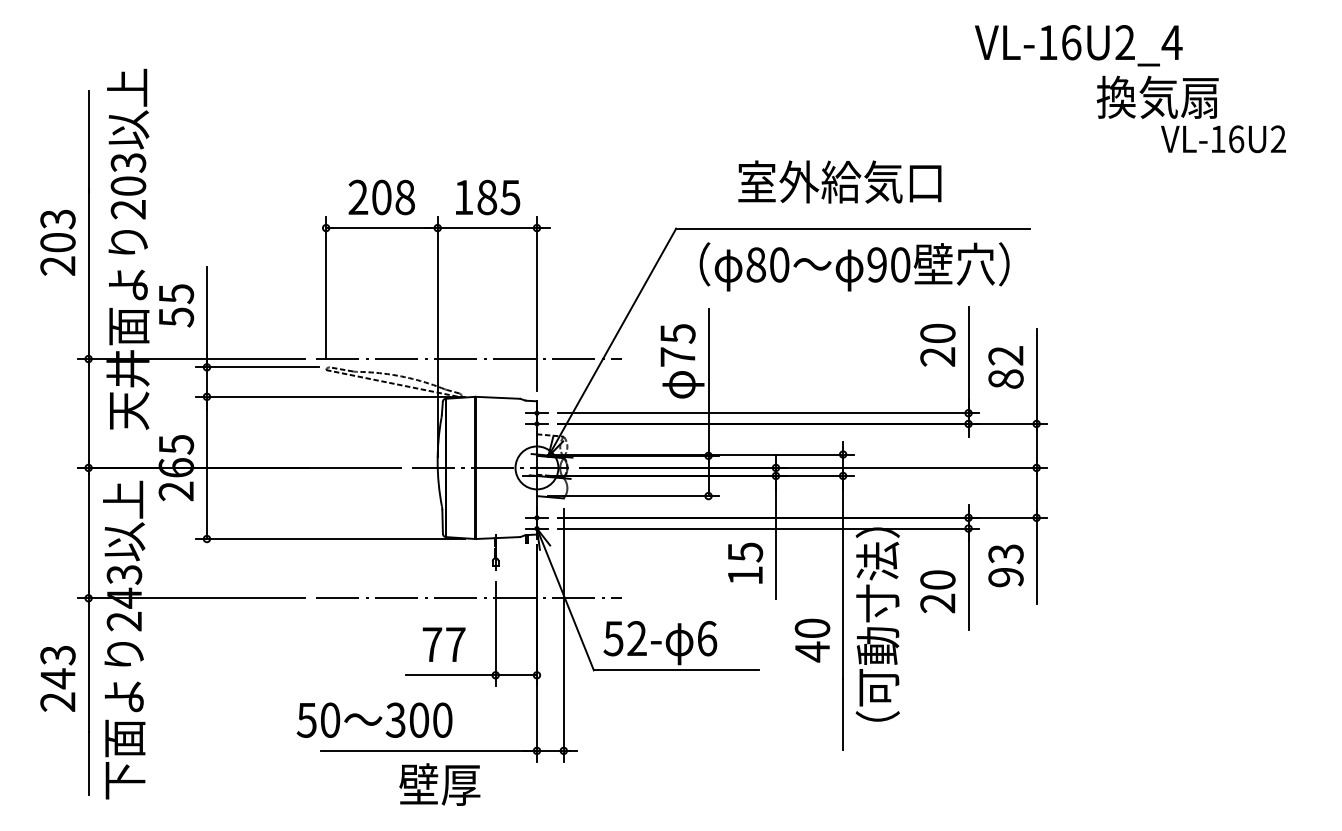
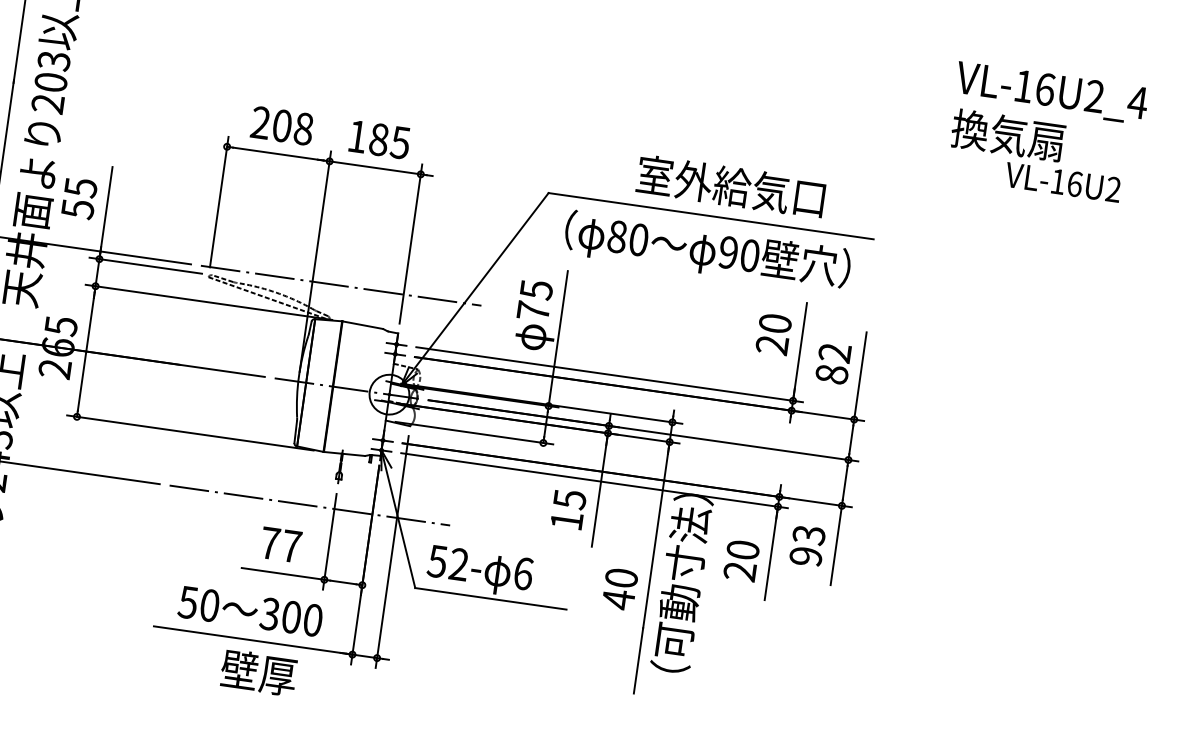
text: (1078, 45) -> (1051, 92), moved
text: (839, 181) -> (730, 186), moved
text: (374, 719) -> (250, 610), moved

